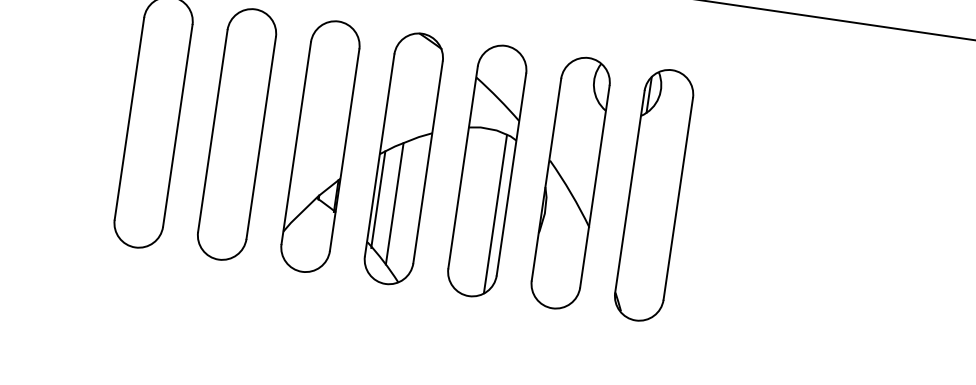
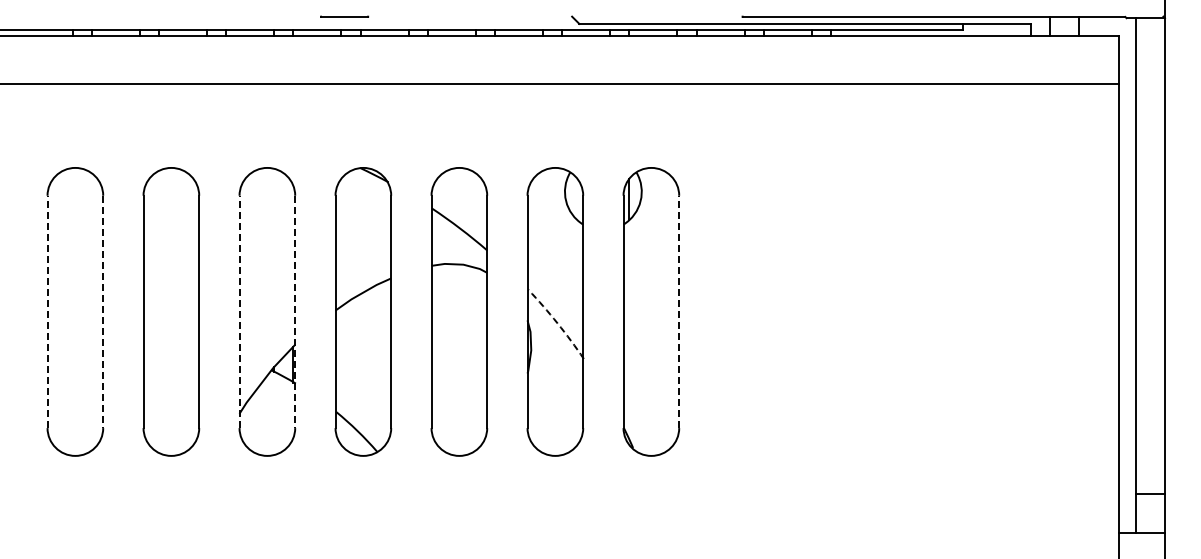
line: (129, 118) -> (47, 311), solid -> dashed
line: (177, 126) -> (103, 312), solid -> dashed
line: (296, 142) -> (239, 311), solid -> dashed
line: (344, 150) -> (295, 312), solid -> dashed
arc: (571, 193) -> (557, 323), solid -> dashed
line: (678, 198) -> (679, 311), solid -> dashed
line: (378, 199) -> (341, 361), removed
line: (394, 203) -> (360, 363), removed
line: (495, 213) -> (475, 358), removed

